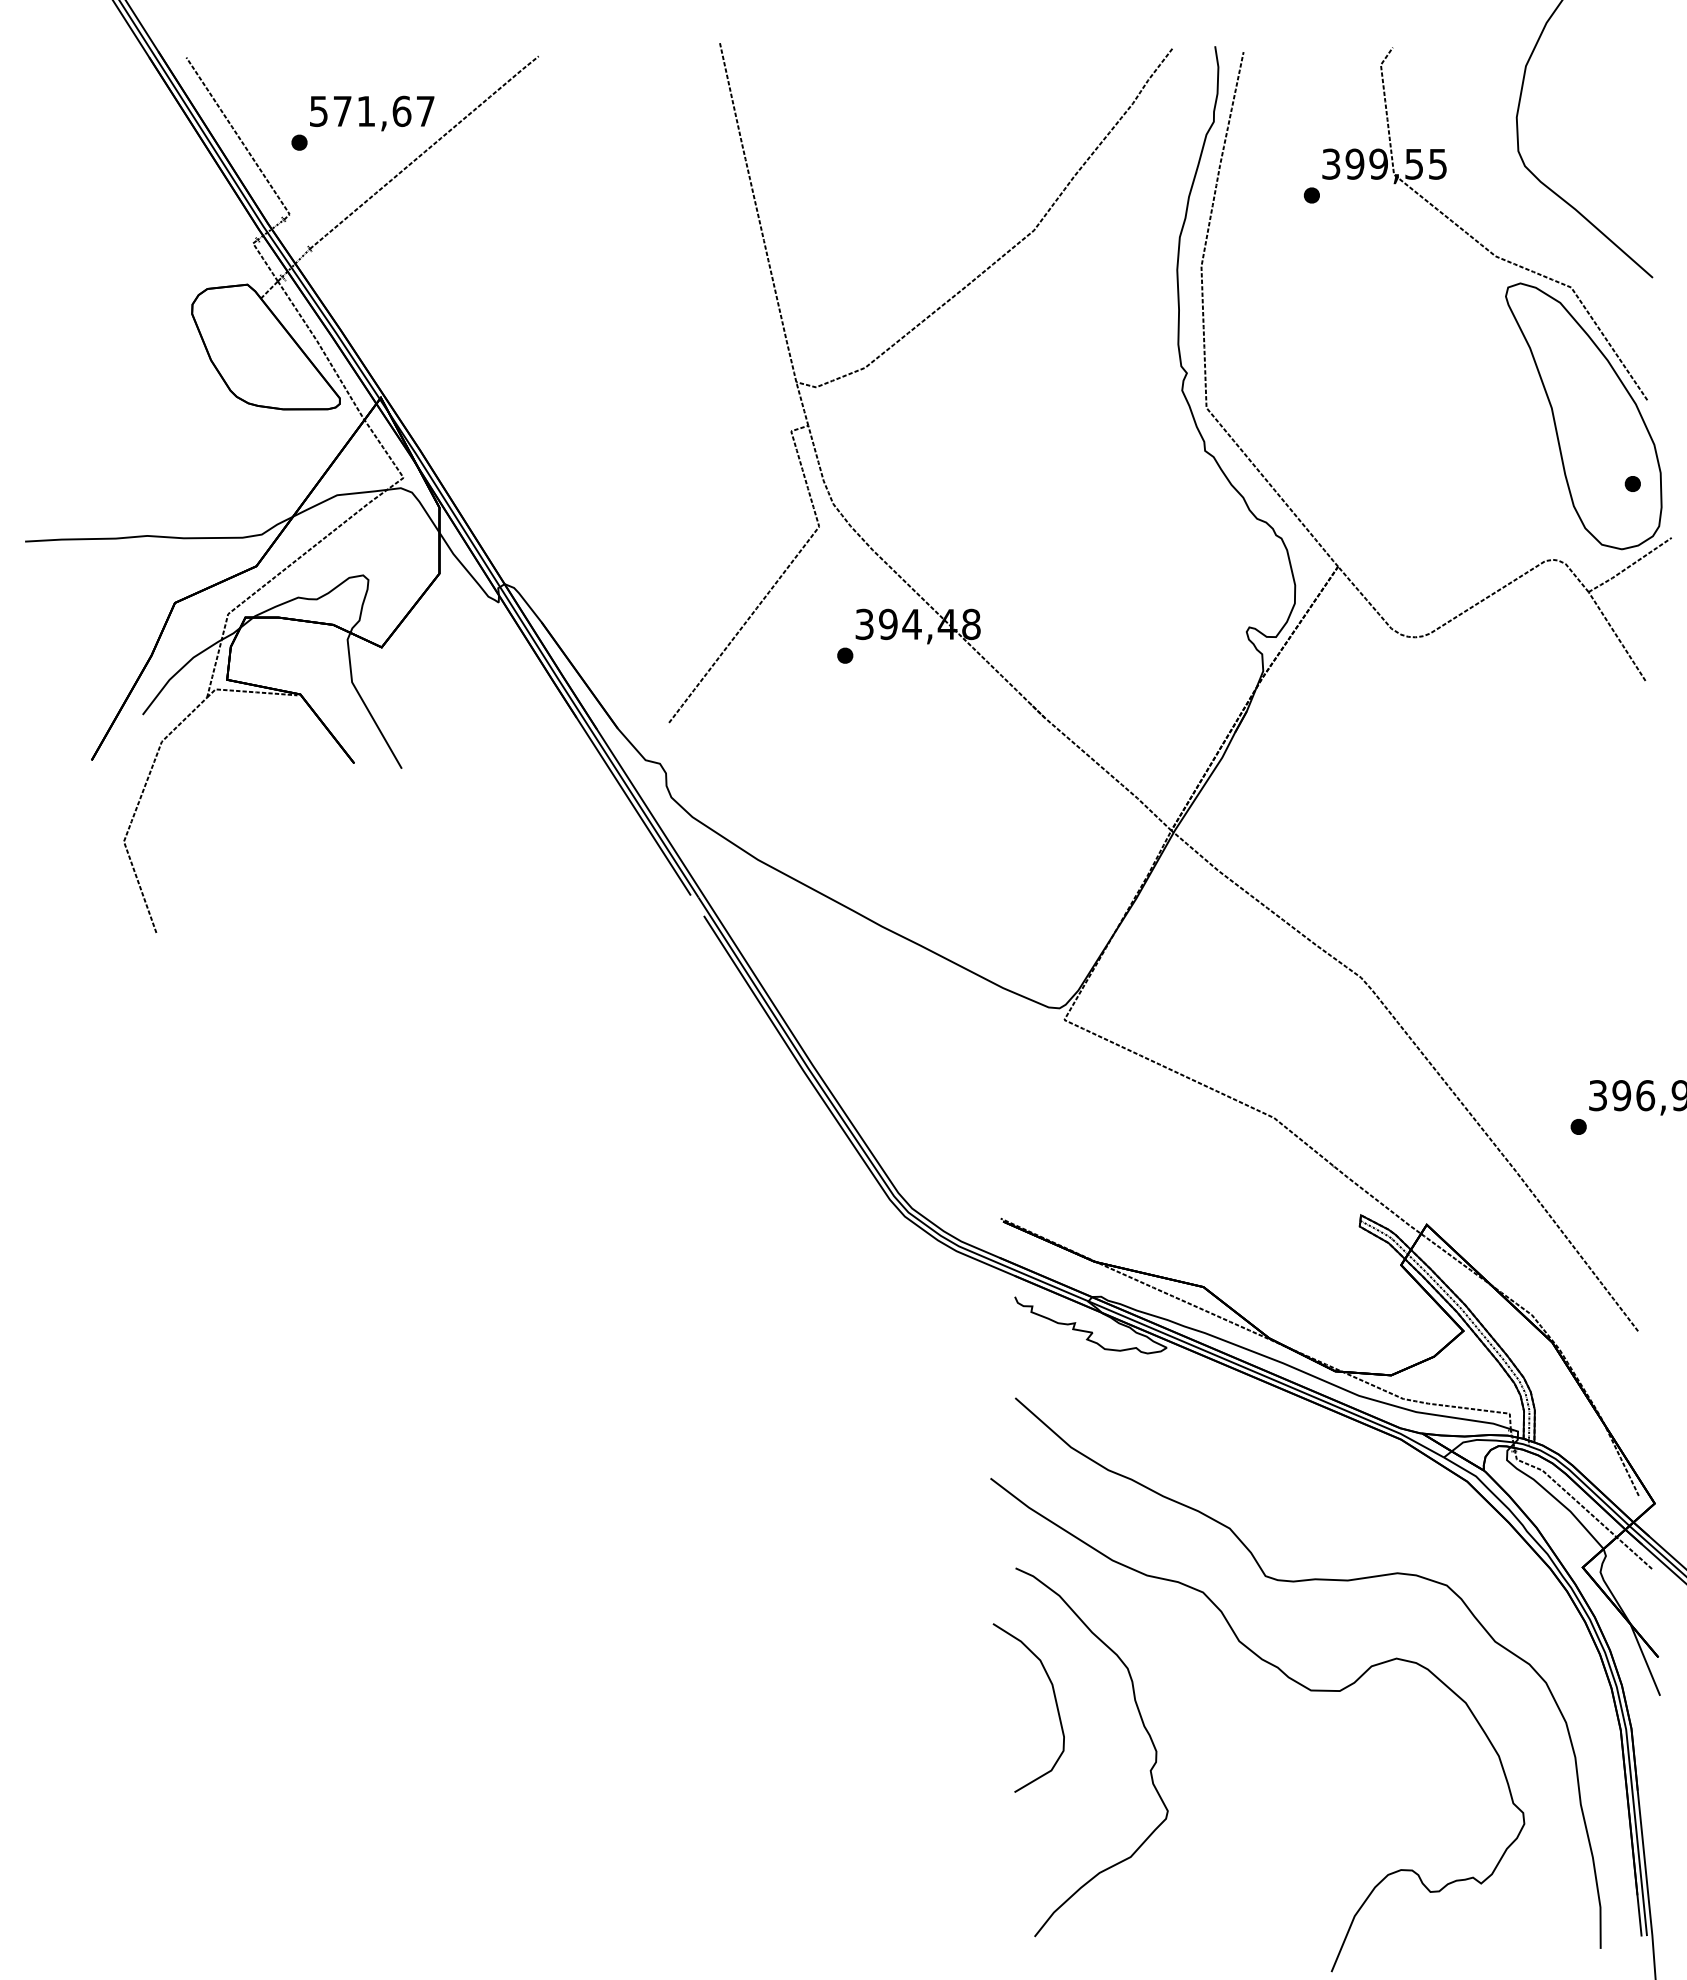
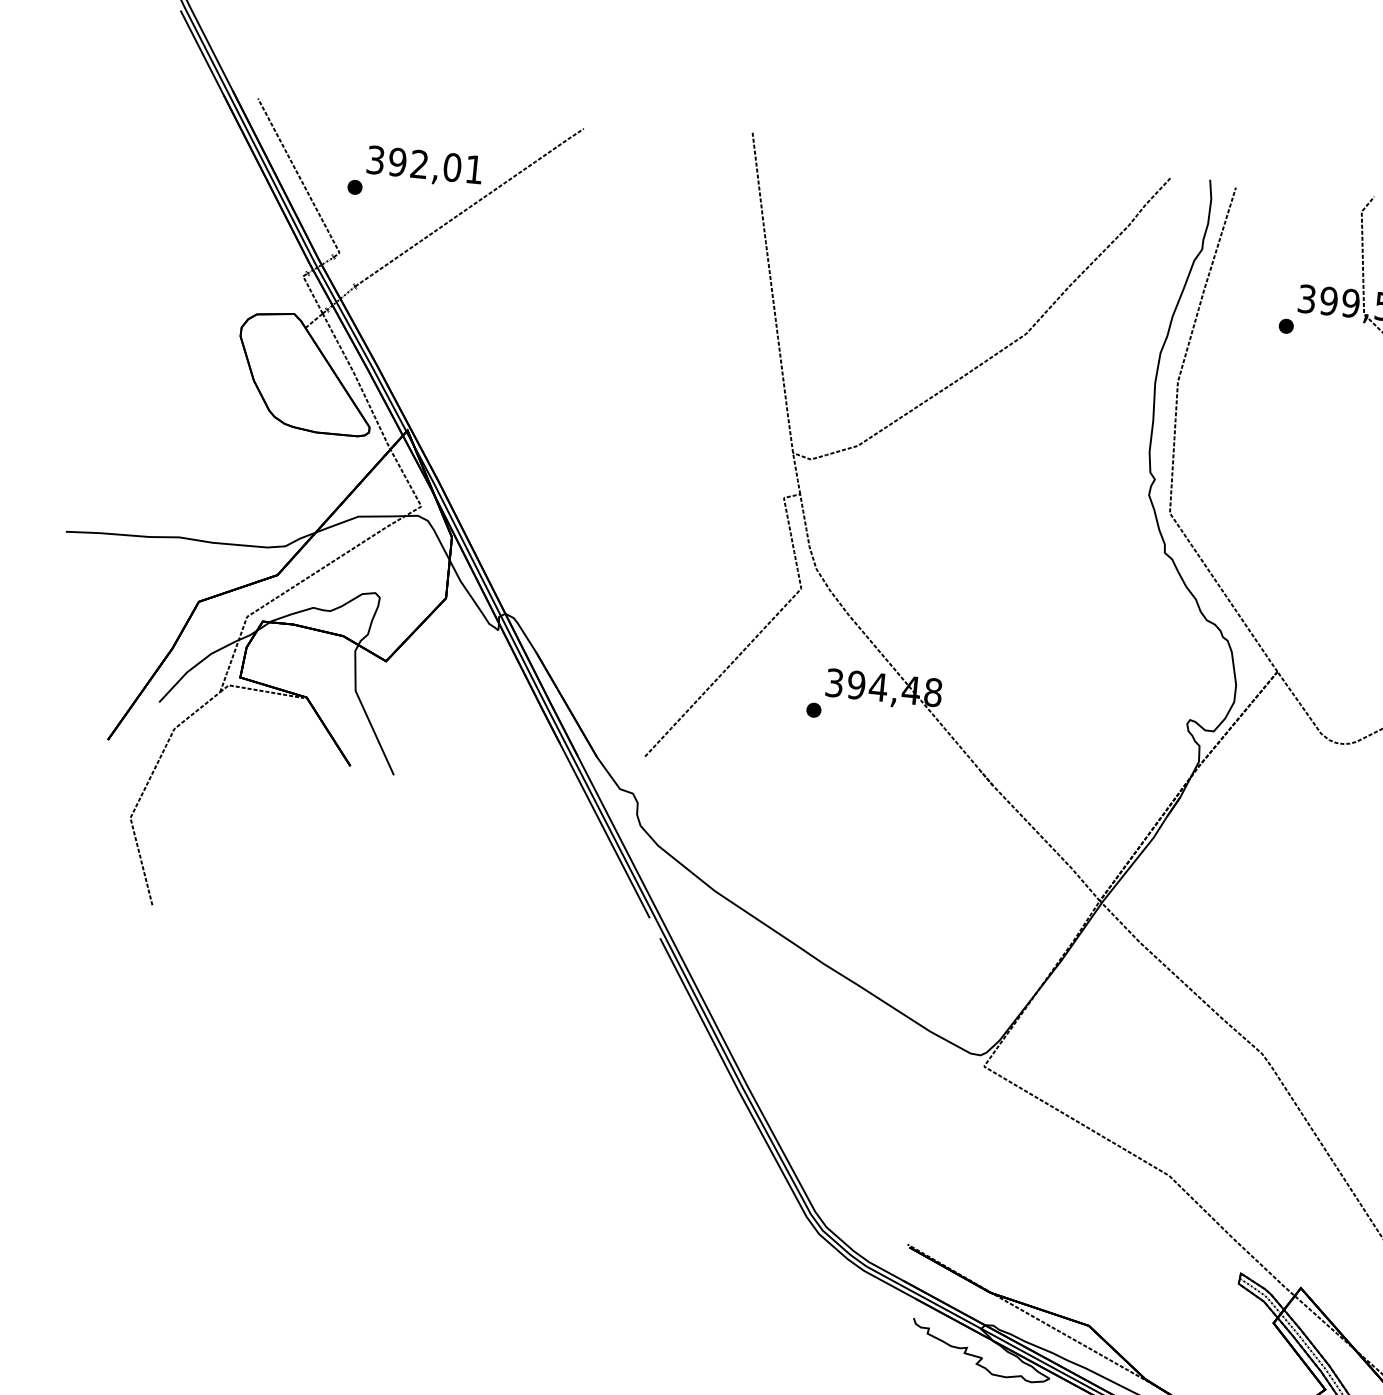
text: (372, 111) -> (425, 165), 571,67 -> 392,01

